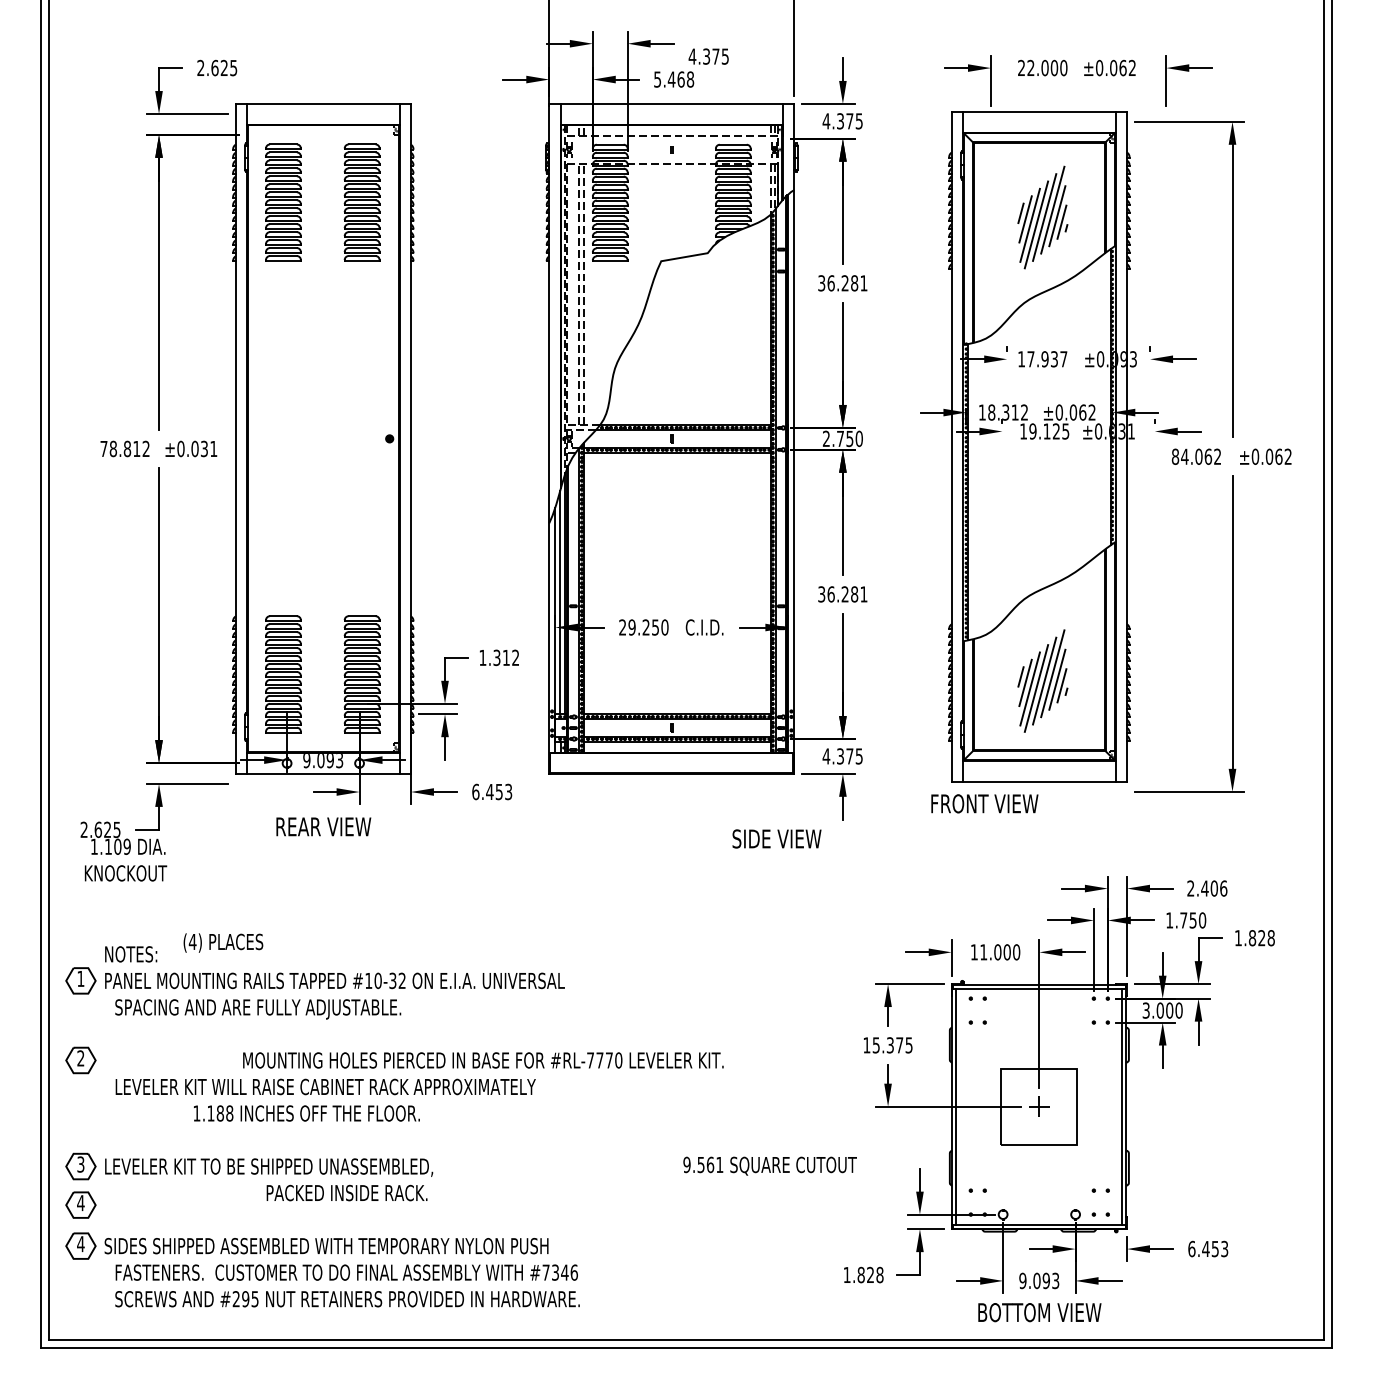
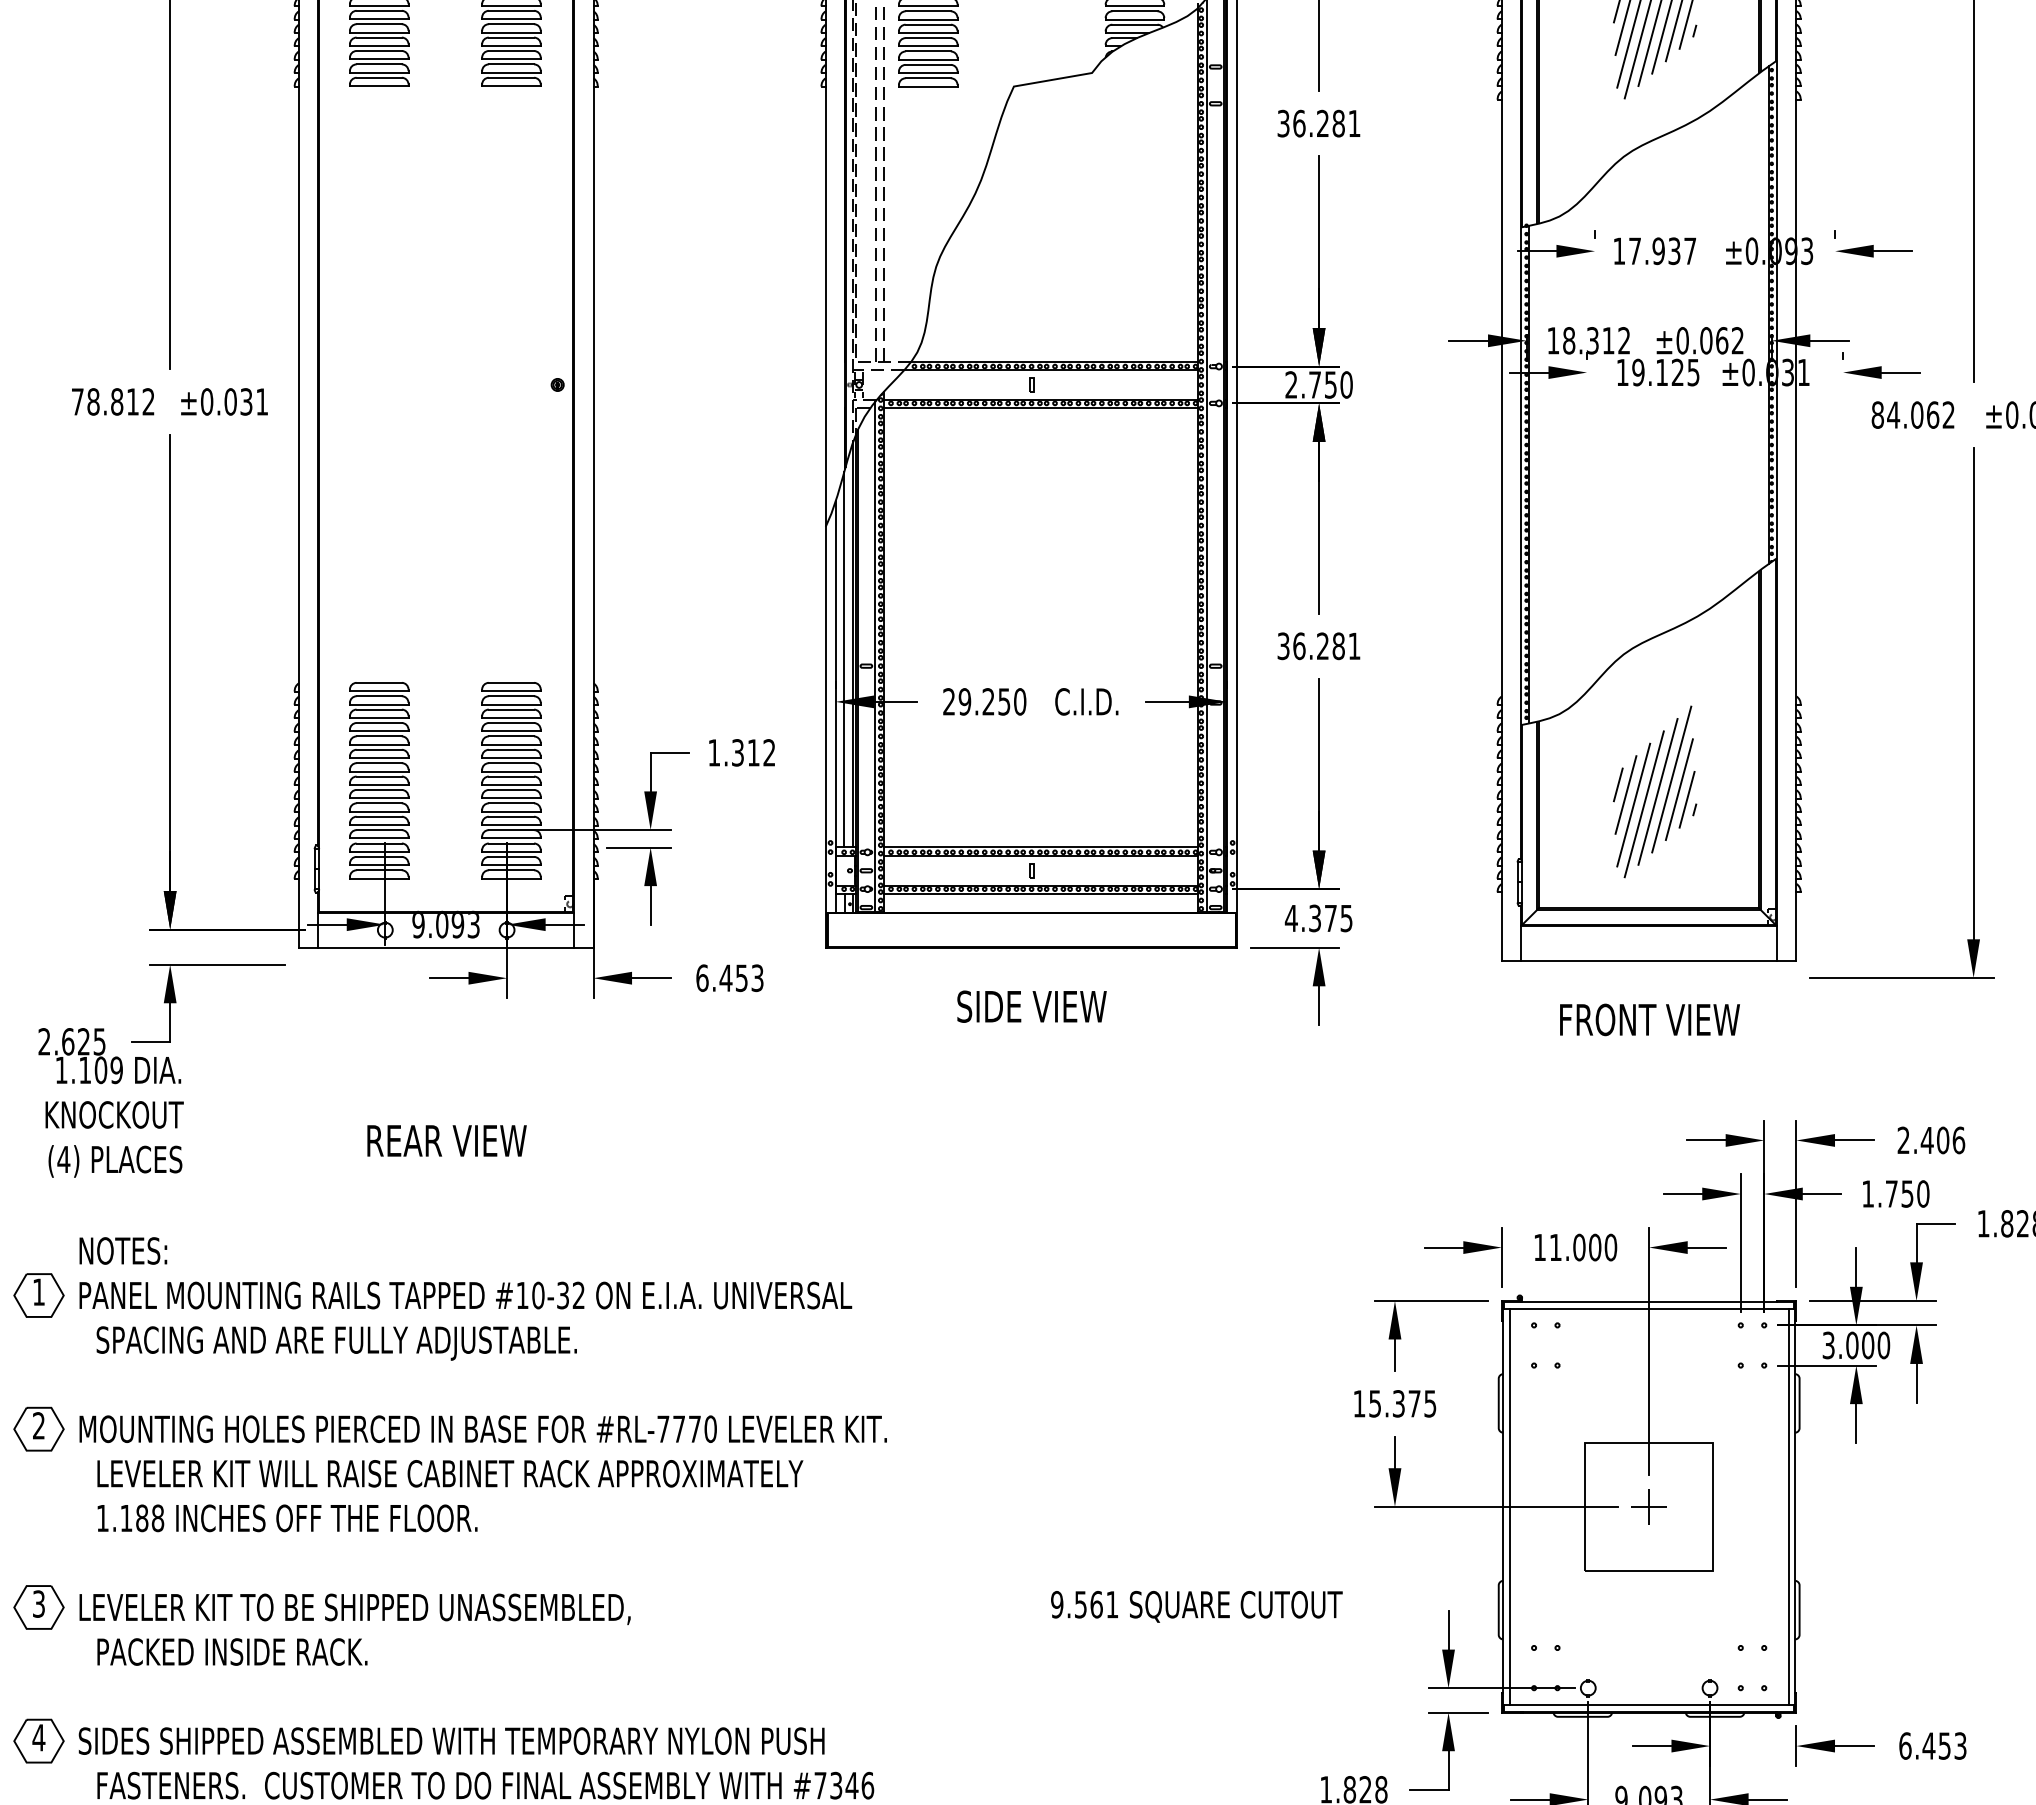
text: (984, 803) -> (1649, 1019), moved
text: (323, 826) -> (446, 1140), moved
text: (776, 838) -> (1031, 1005), moved
text: (223, 942) -> (115, 1160), moved
text: (483, 1060) -> (483, 1429), moved
text: (306, 1113) -> (286, 1518), moved
text: (346, 1192) -> (231, 1651), moved
part: (80, 1204) -> (38, 1671), removed

